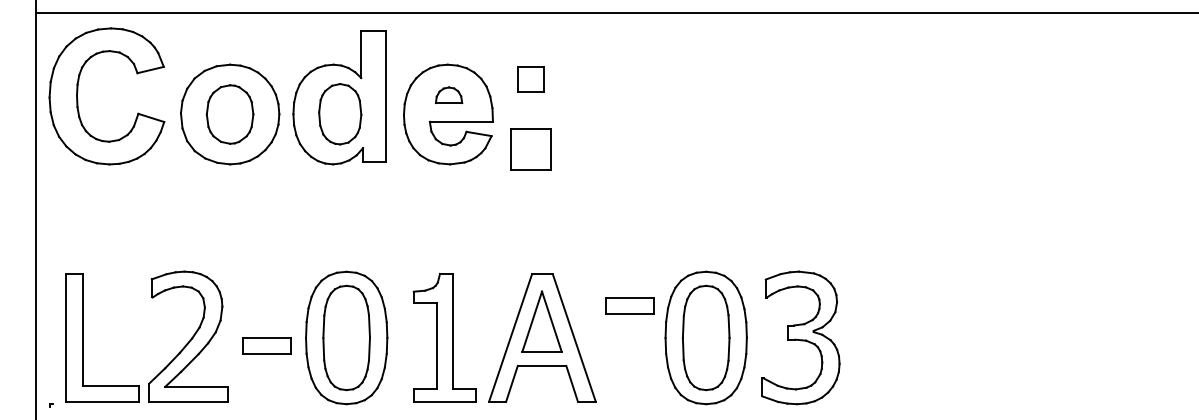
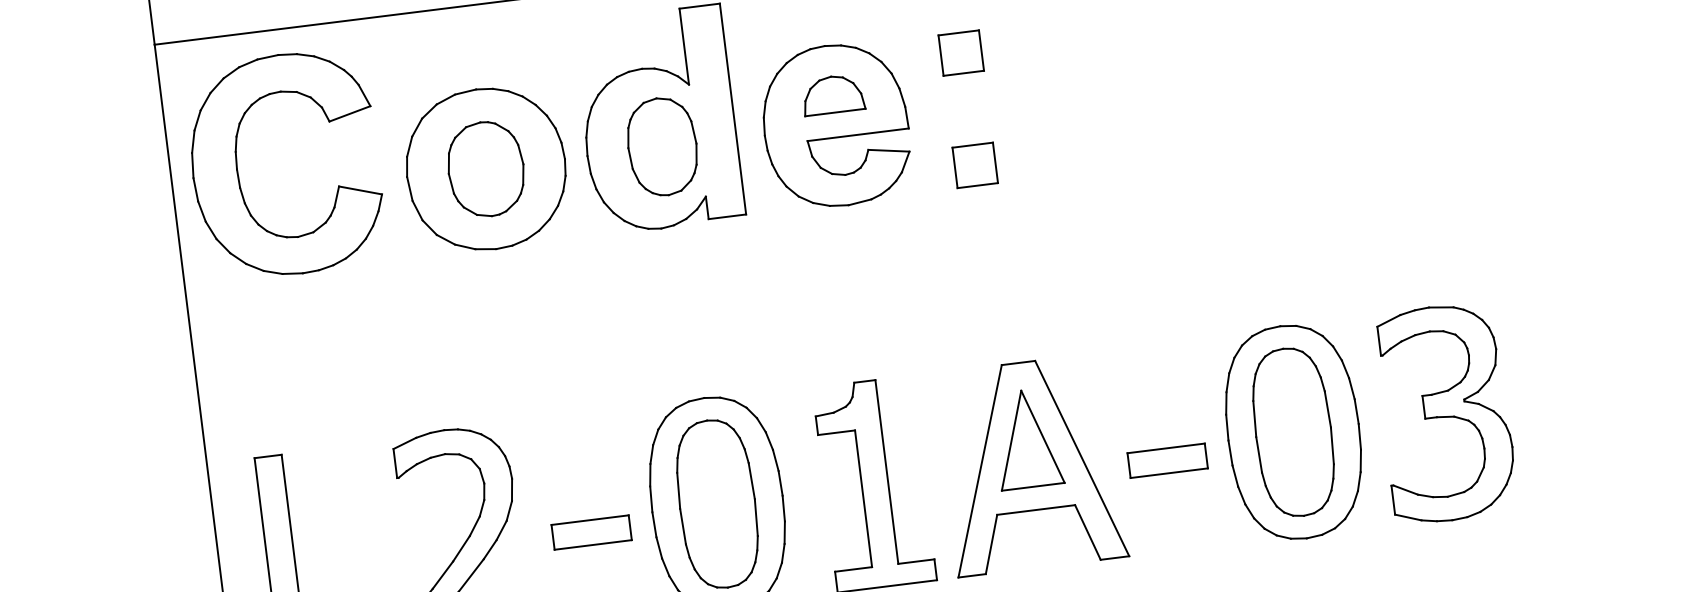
part: (448, 95) -> (832, 95), size x1.43
part: (530, 149) -> (974, 165), size x0.62
part: (629, 305) -> (1167, 460), moved

